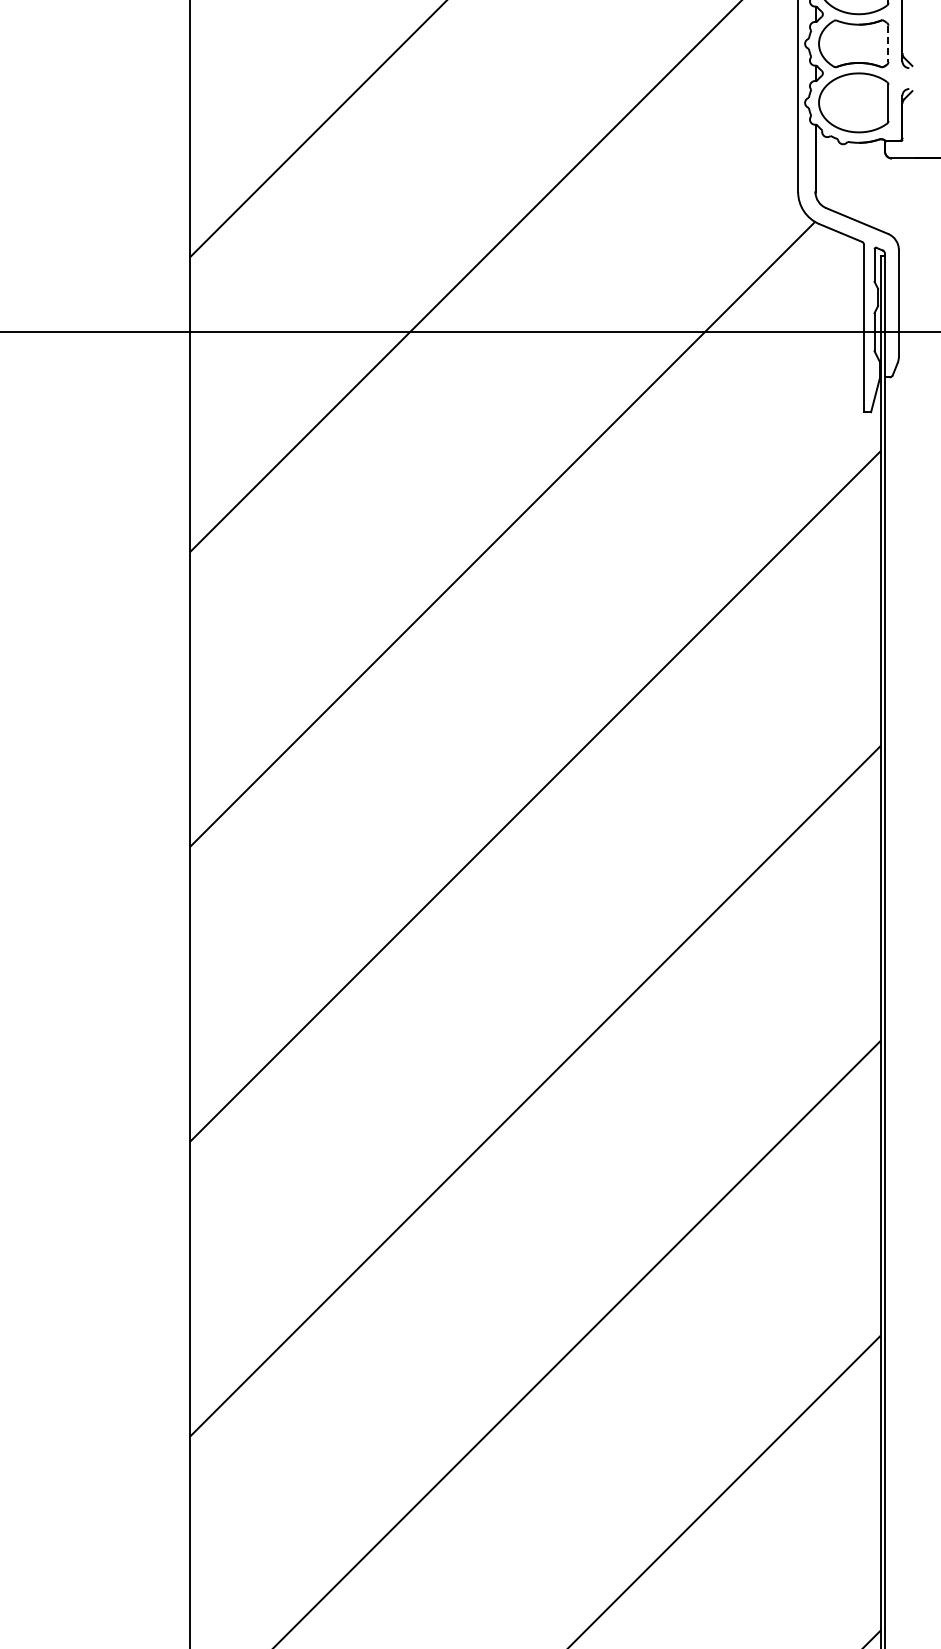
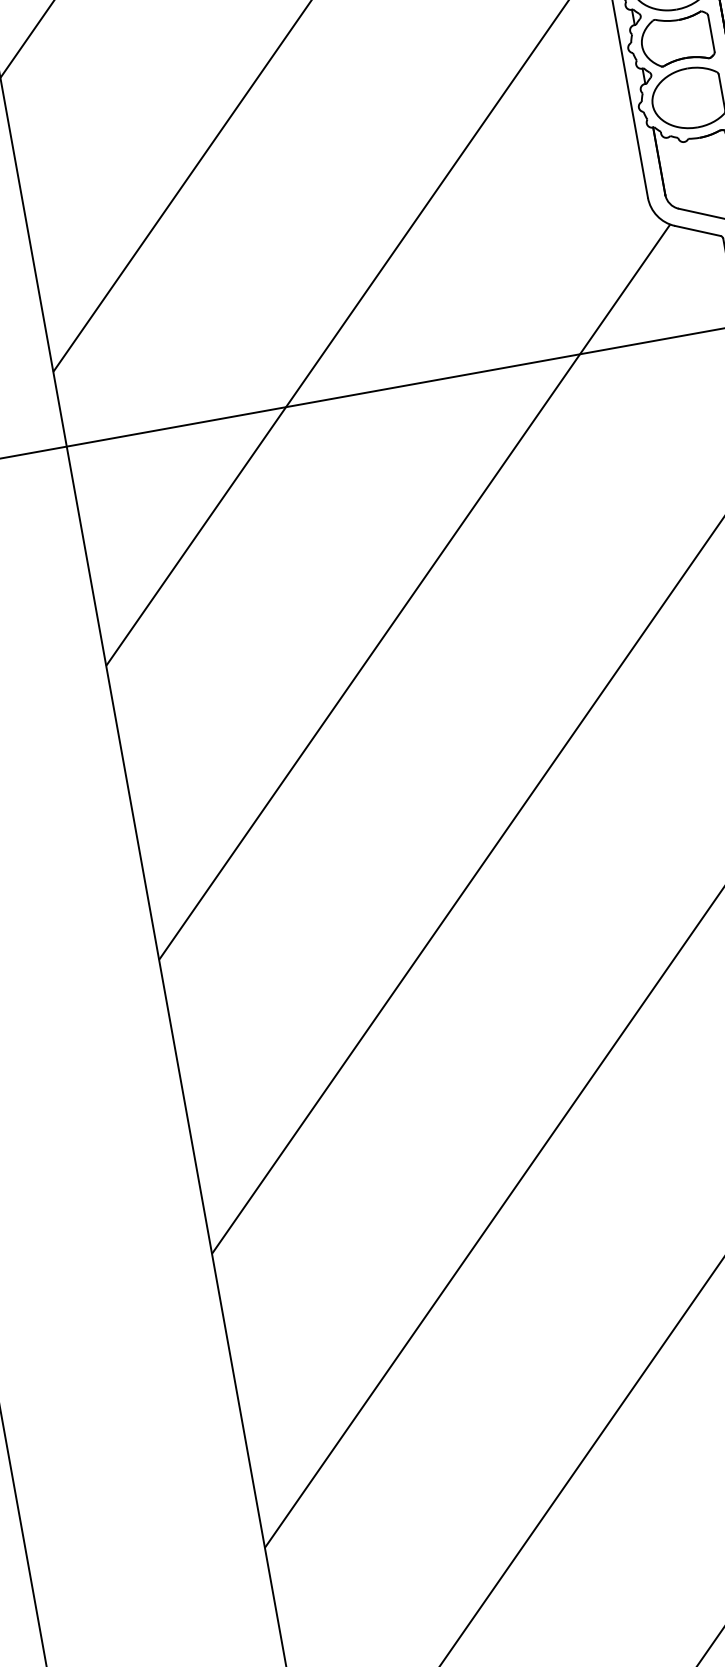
line: (888, 44) -> (711, 34), dashed -> solid

